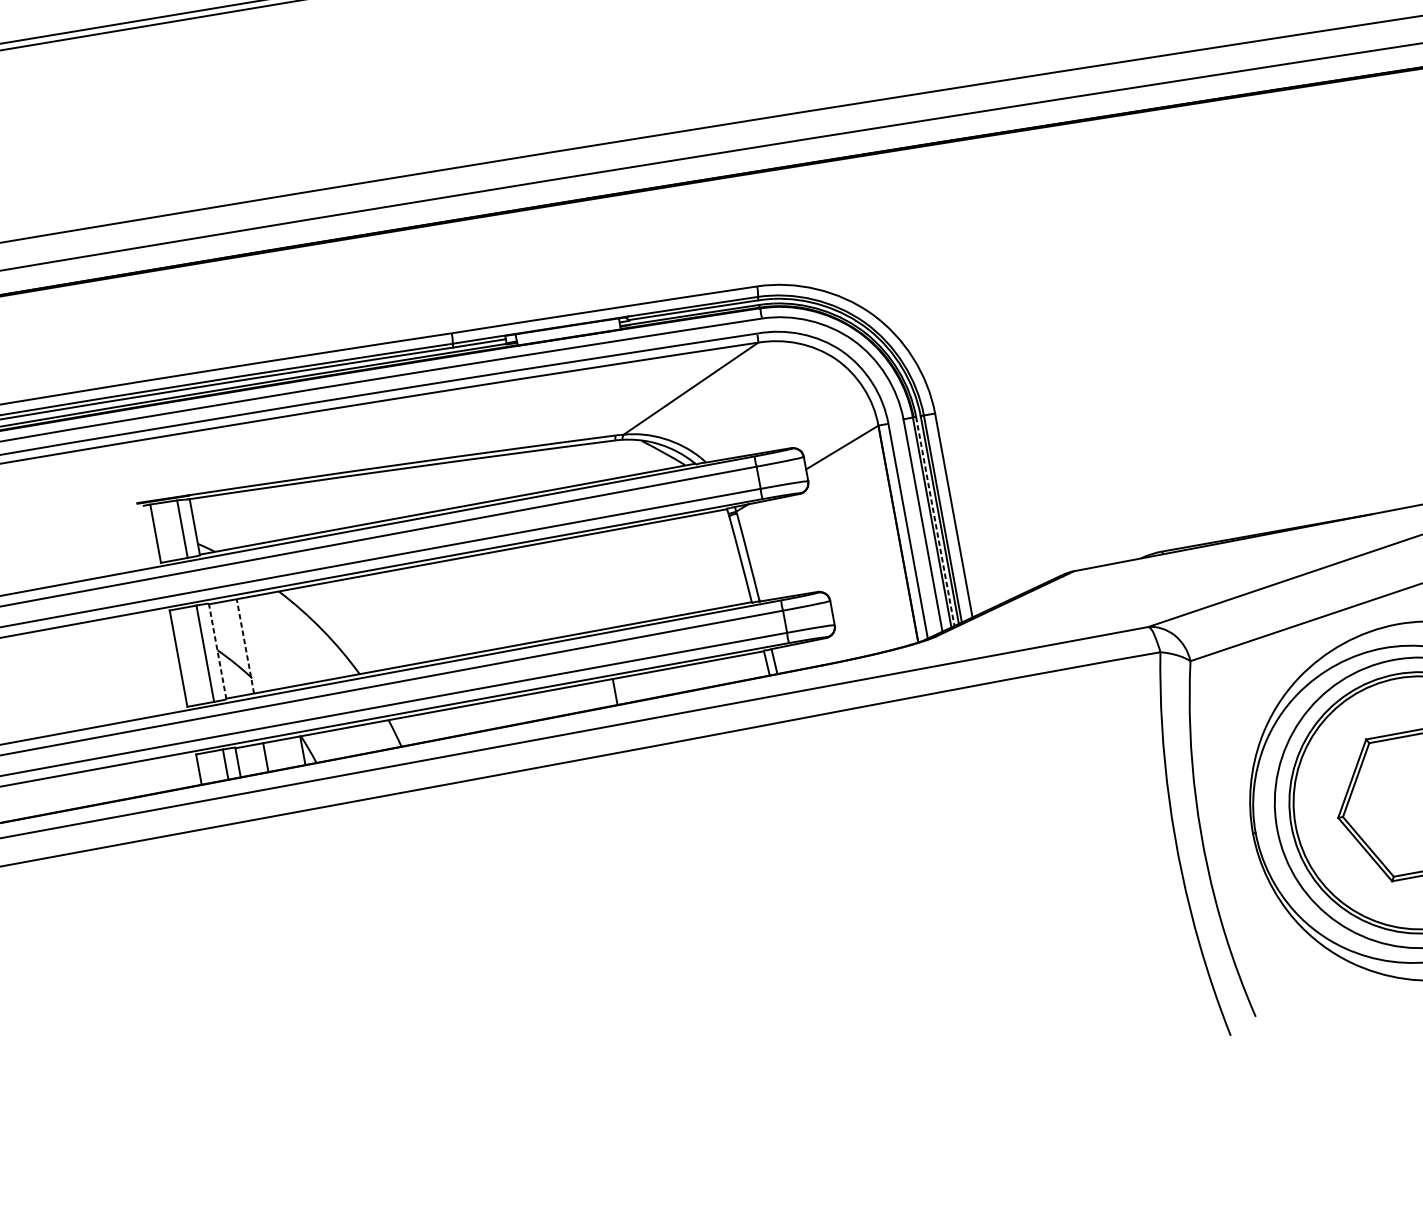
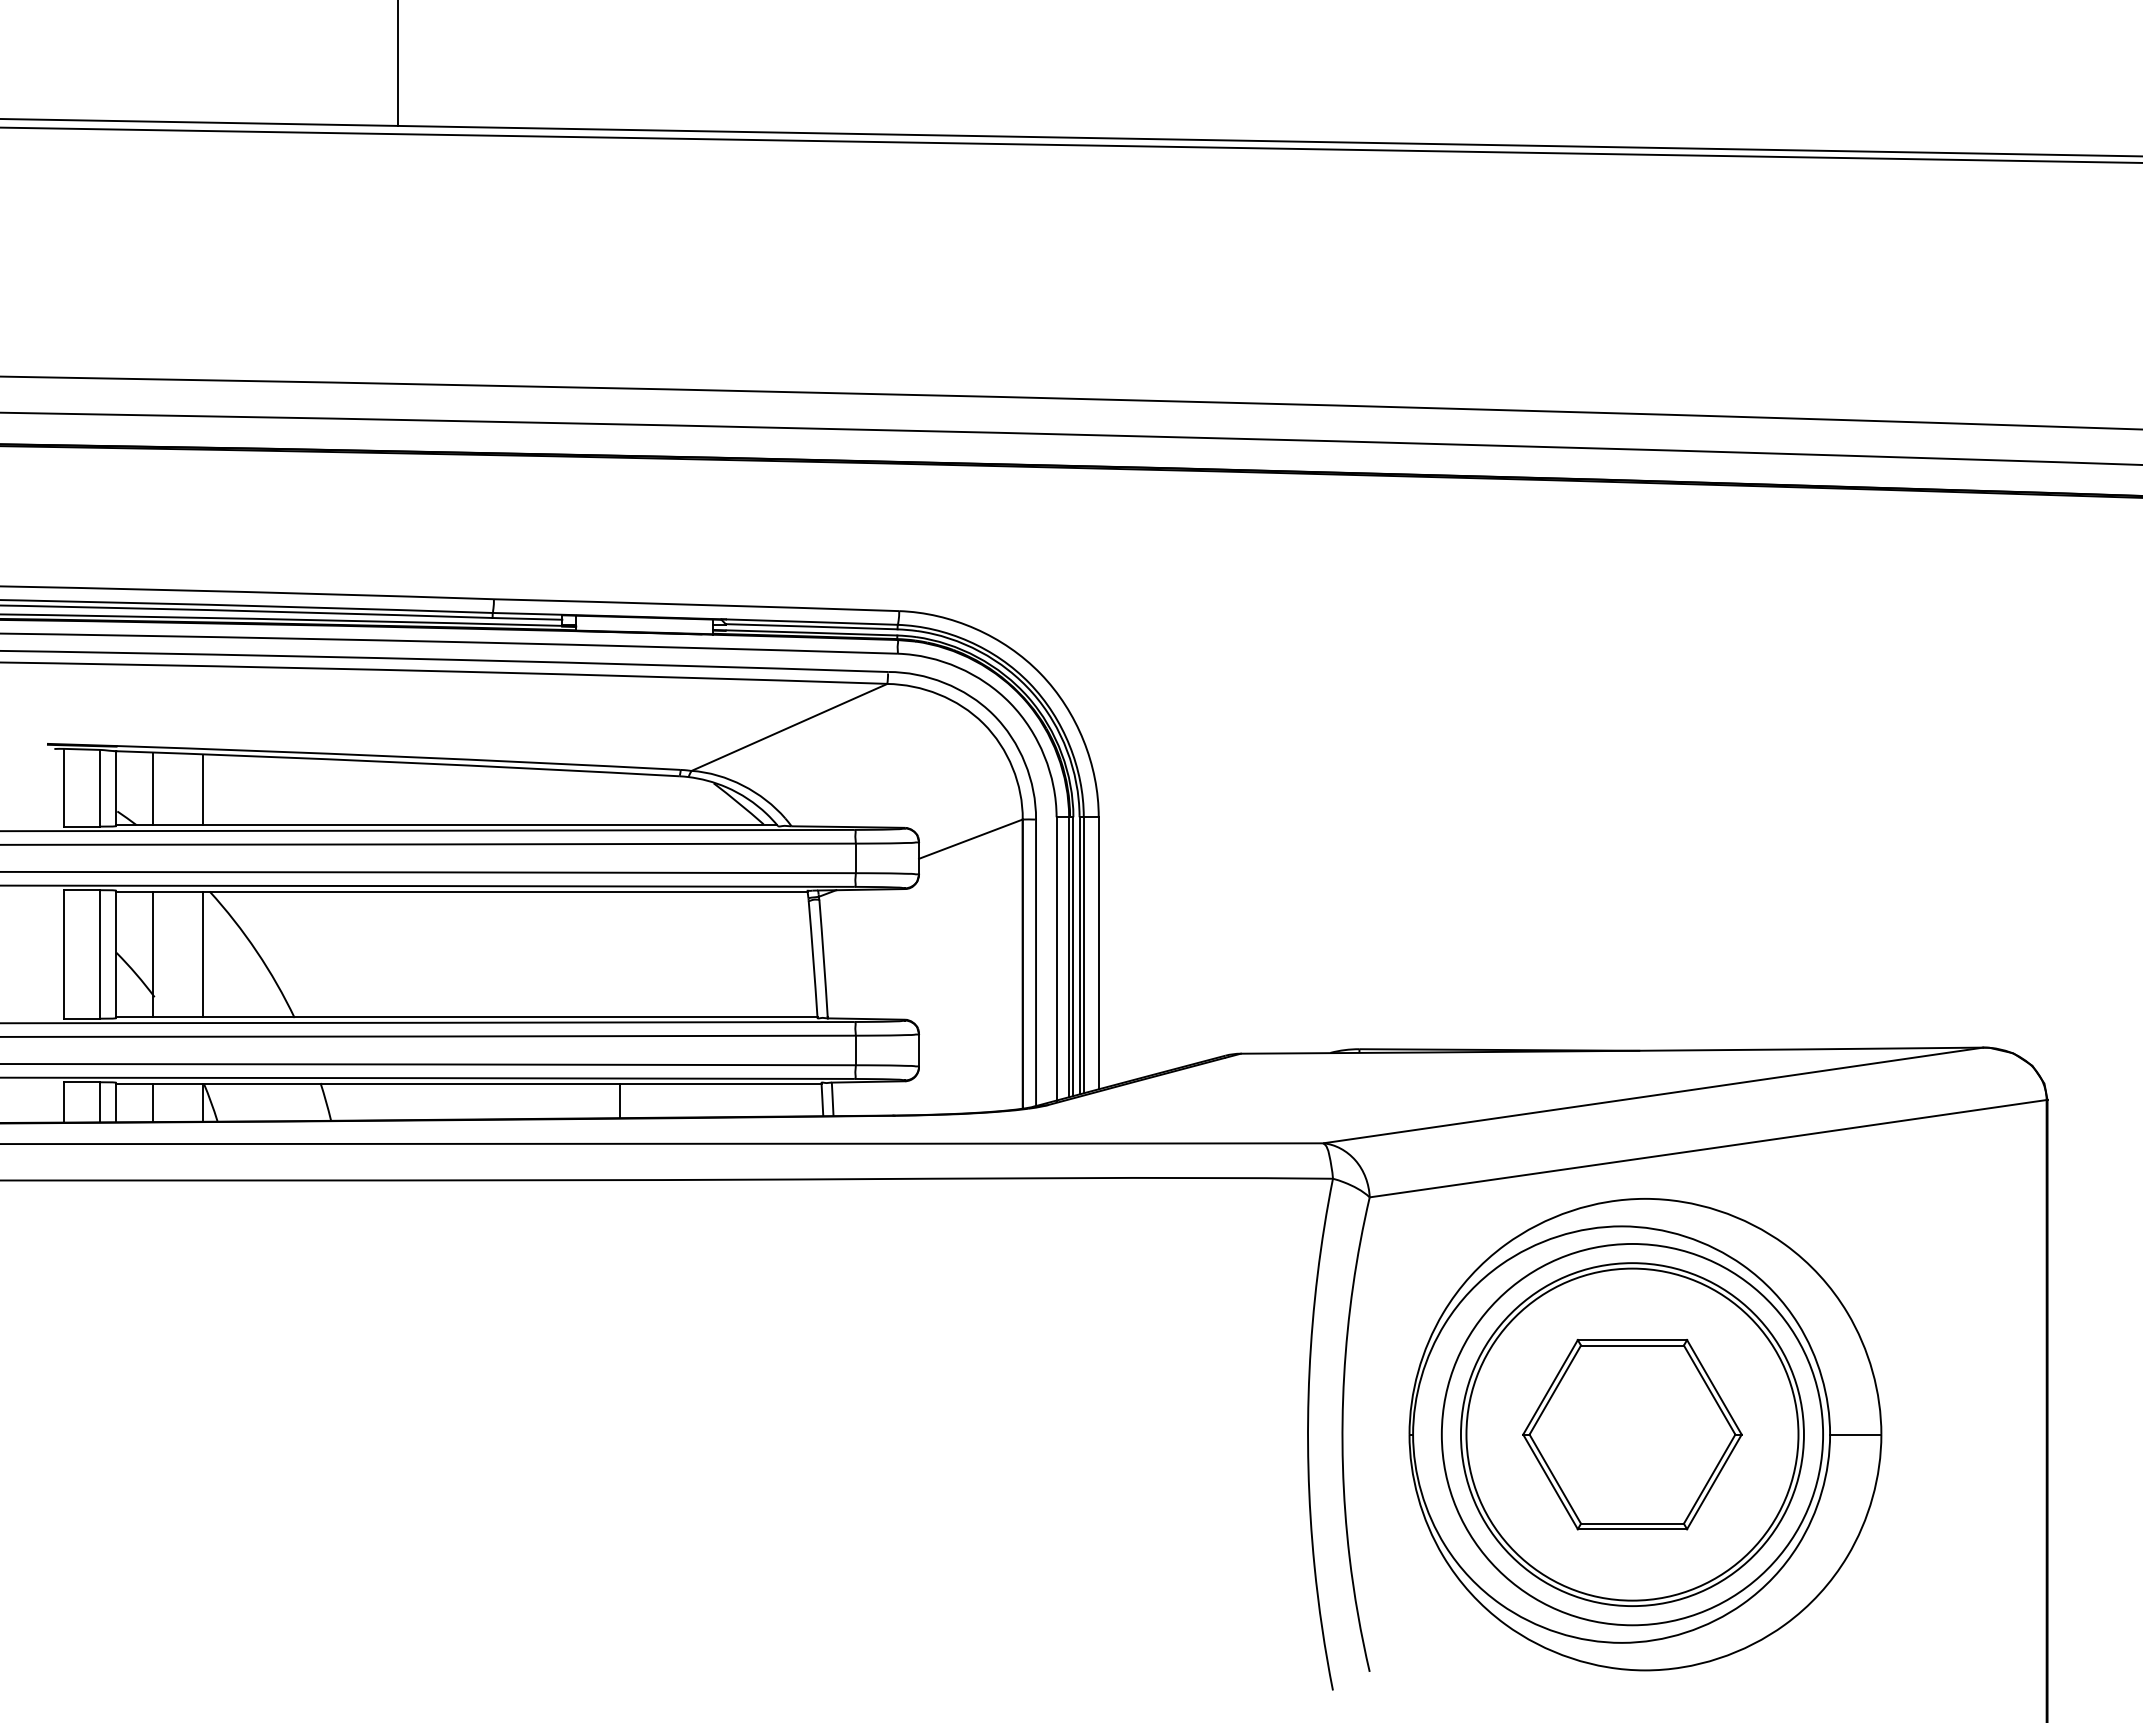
line: (259, 516) -> (202, 789), added
line: (222, 522) -> (153, 788), added
line: (935, 522) -> (1073, 957), dashed -> solid
line: (282, 639) -> (202, 954), added
line: (245, 646) -> (153, 954), dashed -> solid
line: (217, 651) -> (116, 954), dashed -> solid

